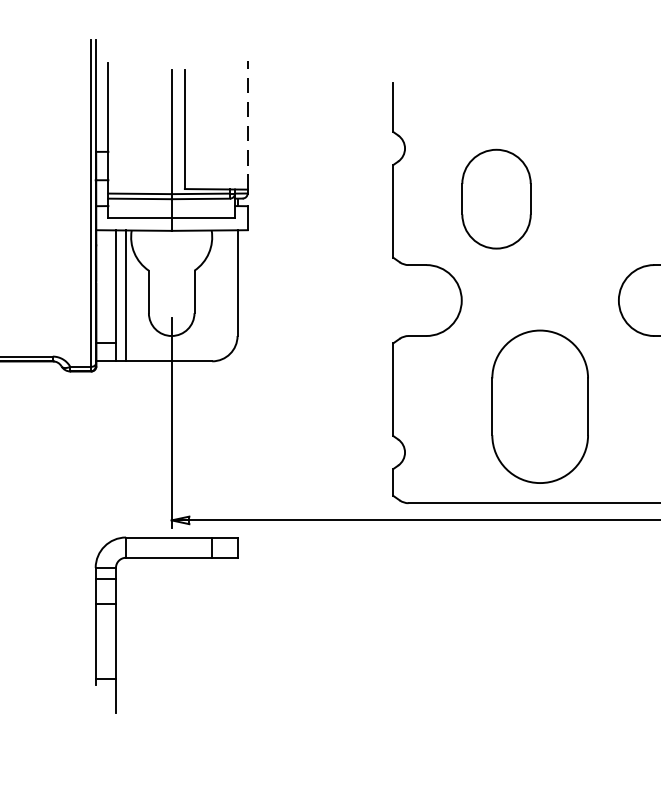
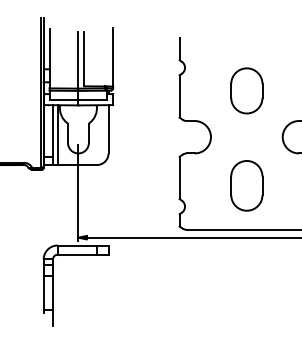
line: (248, 123) -> (113, 56), dashed -> solid
part: (495, 198) -> (246, 90), moved
part: (539, 406) -> (246, 185), size x0.71

